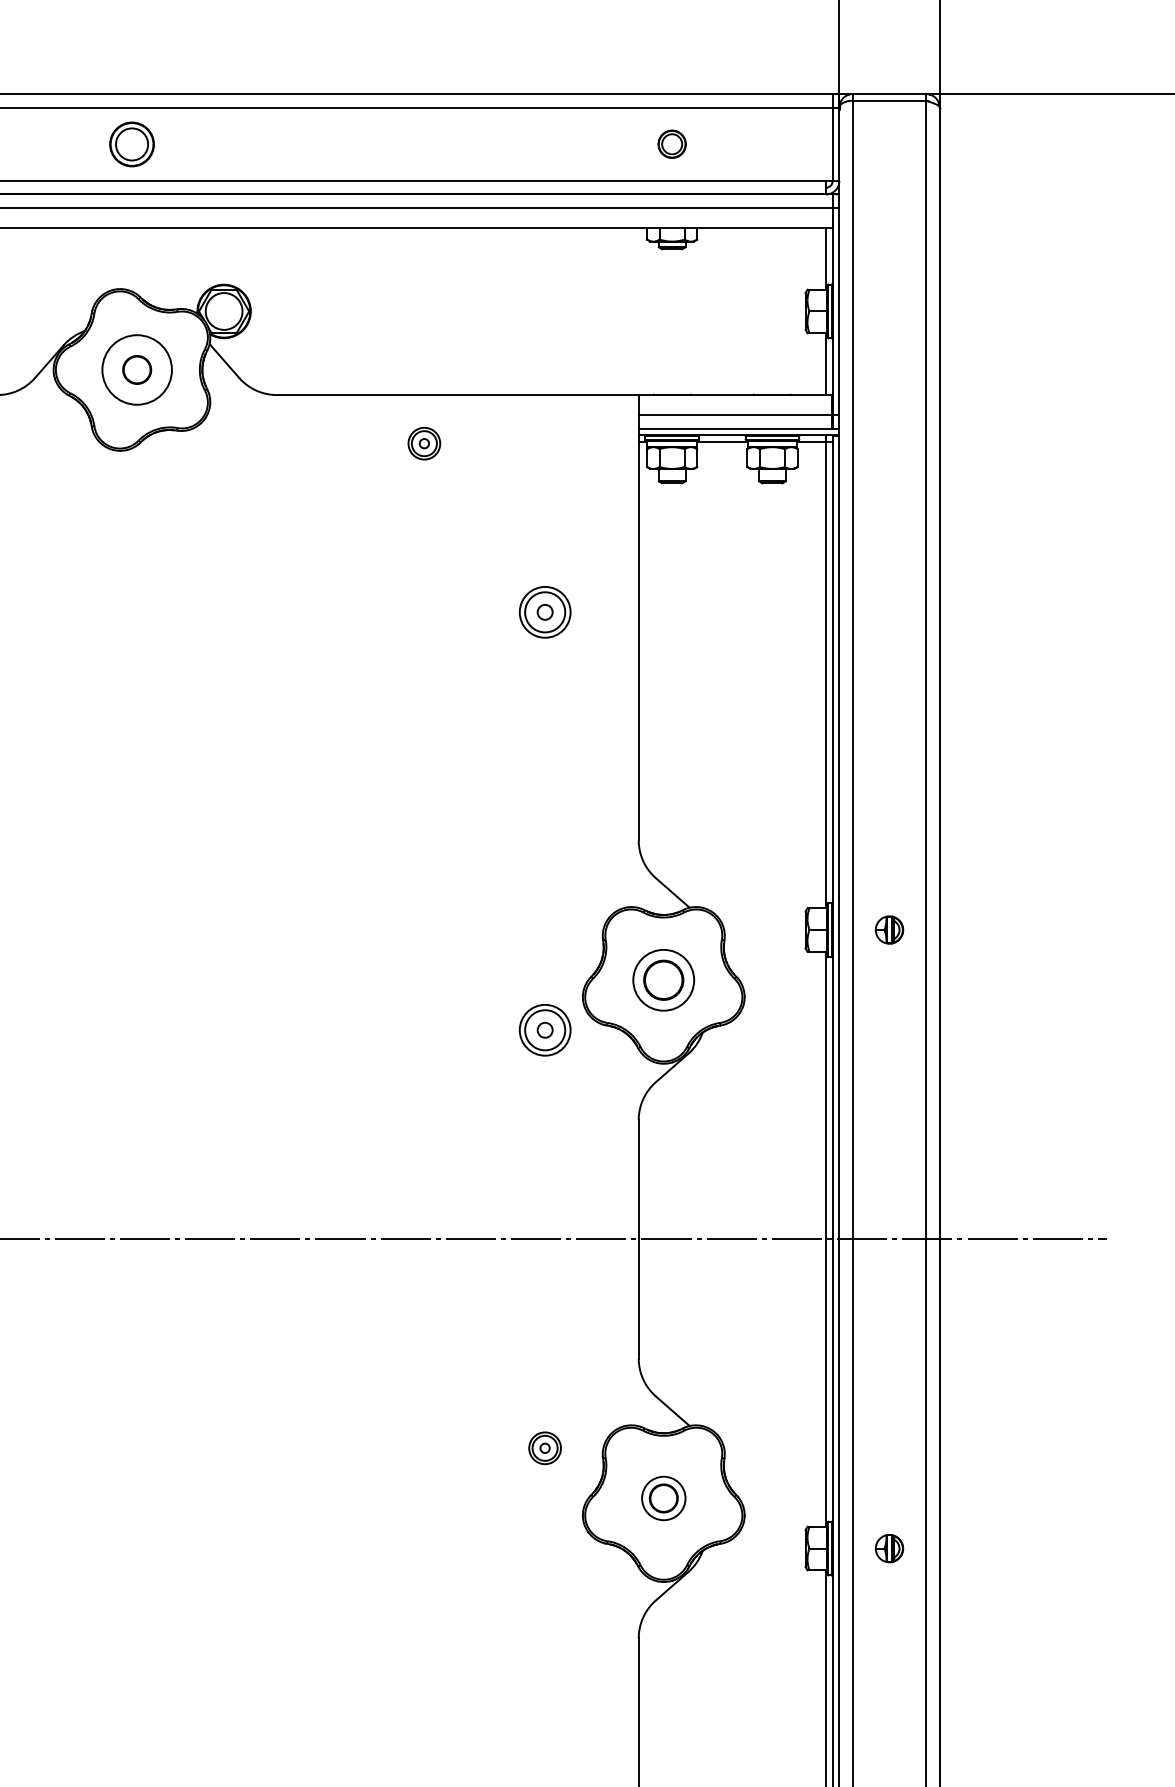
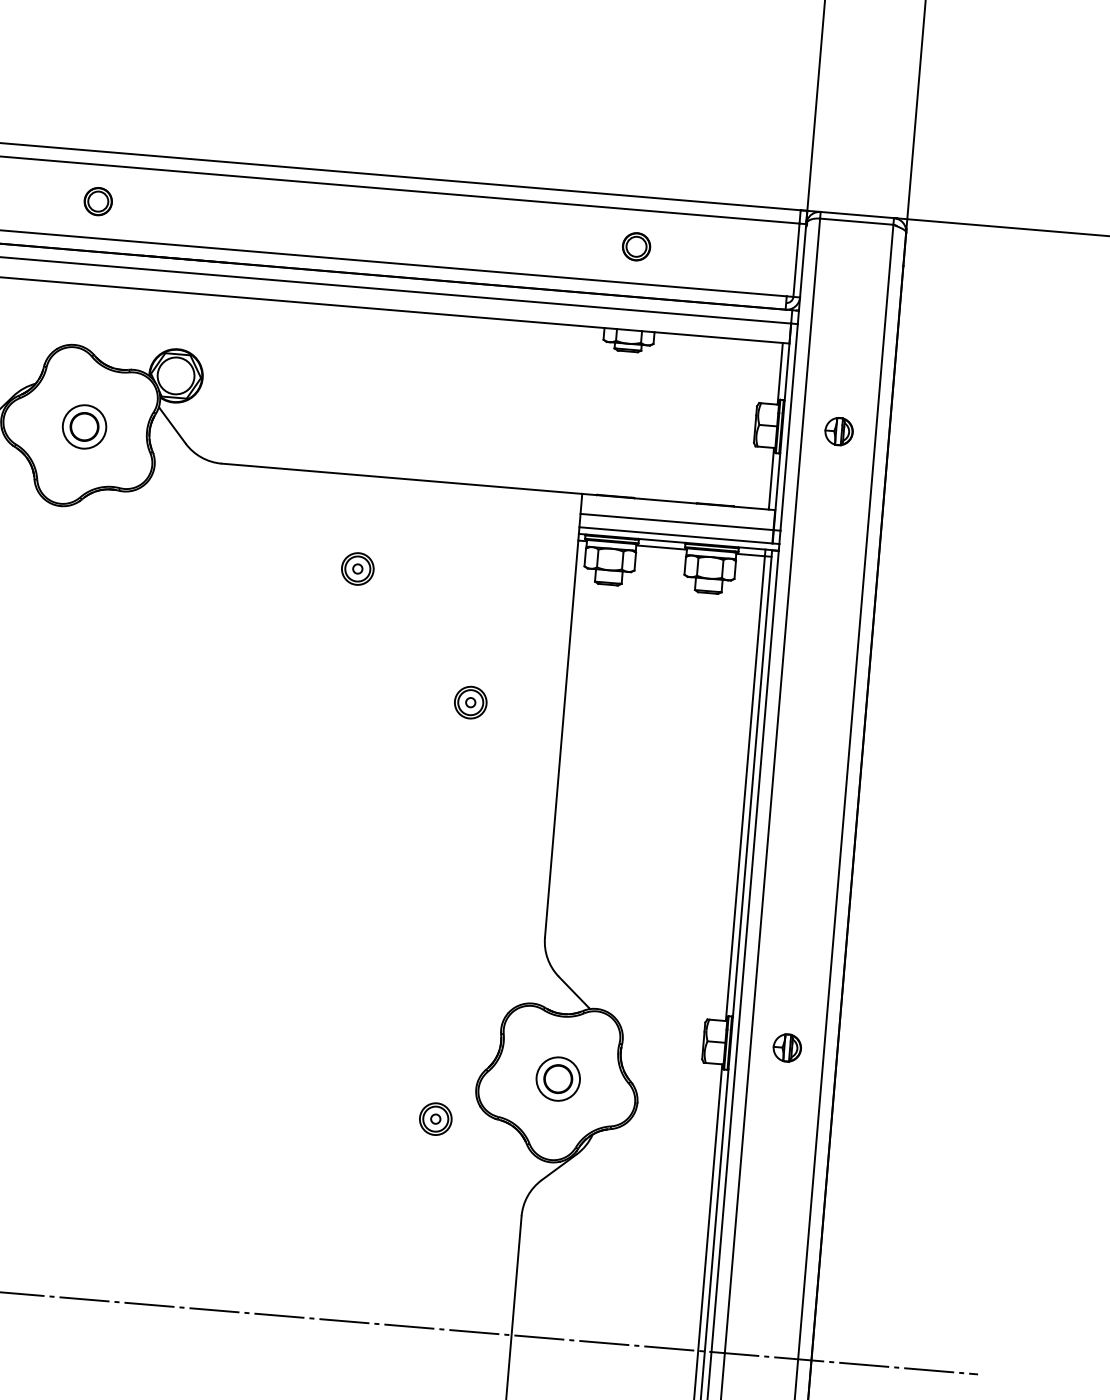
part: (131, 143) -> (97, 200), size x0.62
part: (889, 311) -> (839, 431), added
circle: (136, 369) -> (83, 426), size x0.62
part: (424, 443) -> (357, 568), moved
part: (544, 612) -> (470, 702), size x0.62
part: (663, 979) -> (558, 1078), size x0.71
part: (544, 1030) -> (435, 1119), size x0.62

